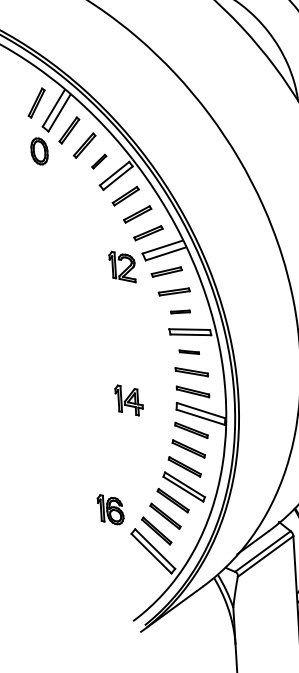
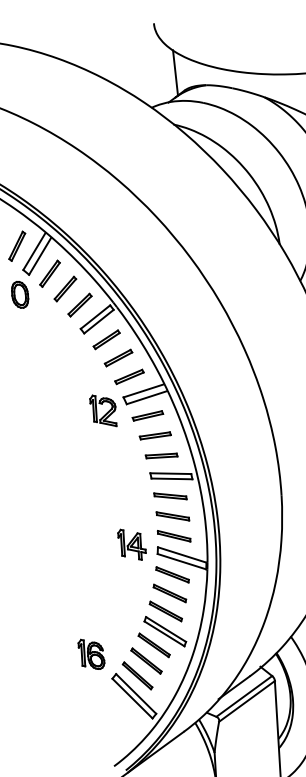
part: (98, 161) -> (79, 304), size x1.67
part: (180, 311) -> (161, 455), size x1.67
part: (189, 352) -> (170, 496), size x1.67
part: (128, 400) -> (131, 544), moved

